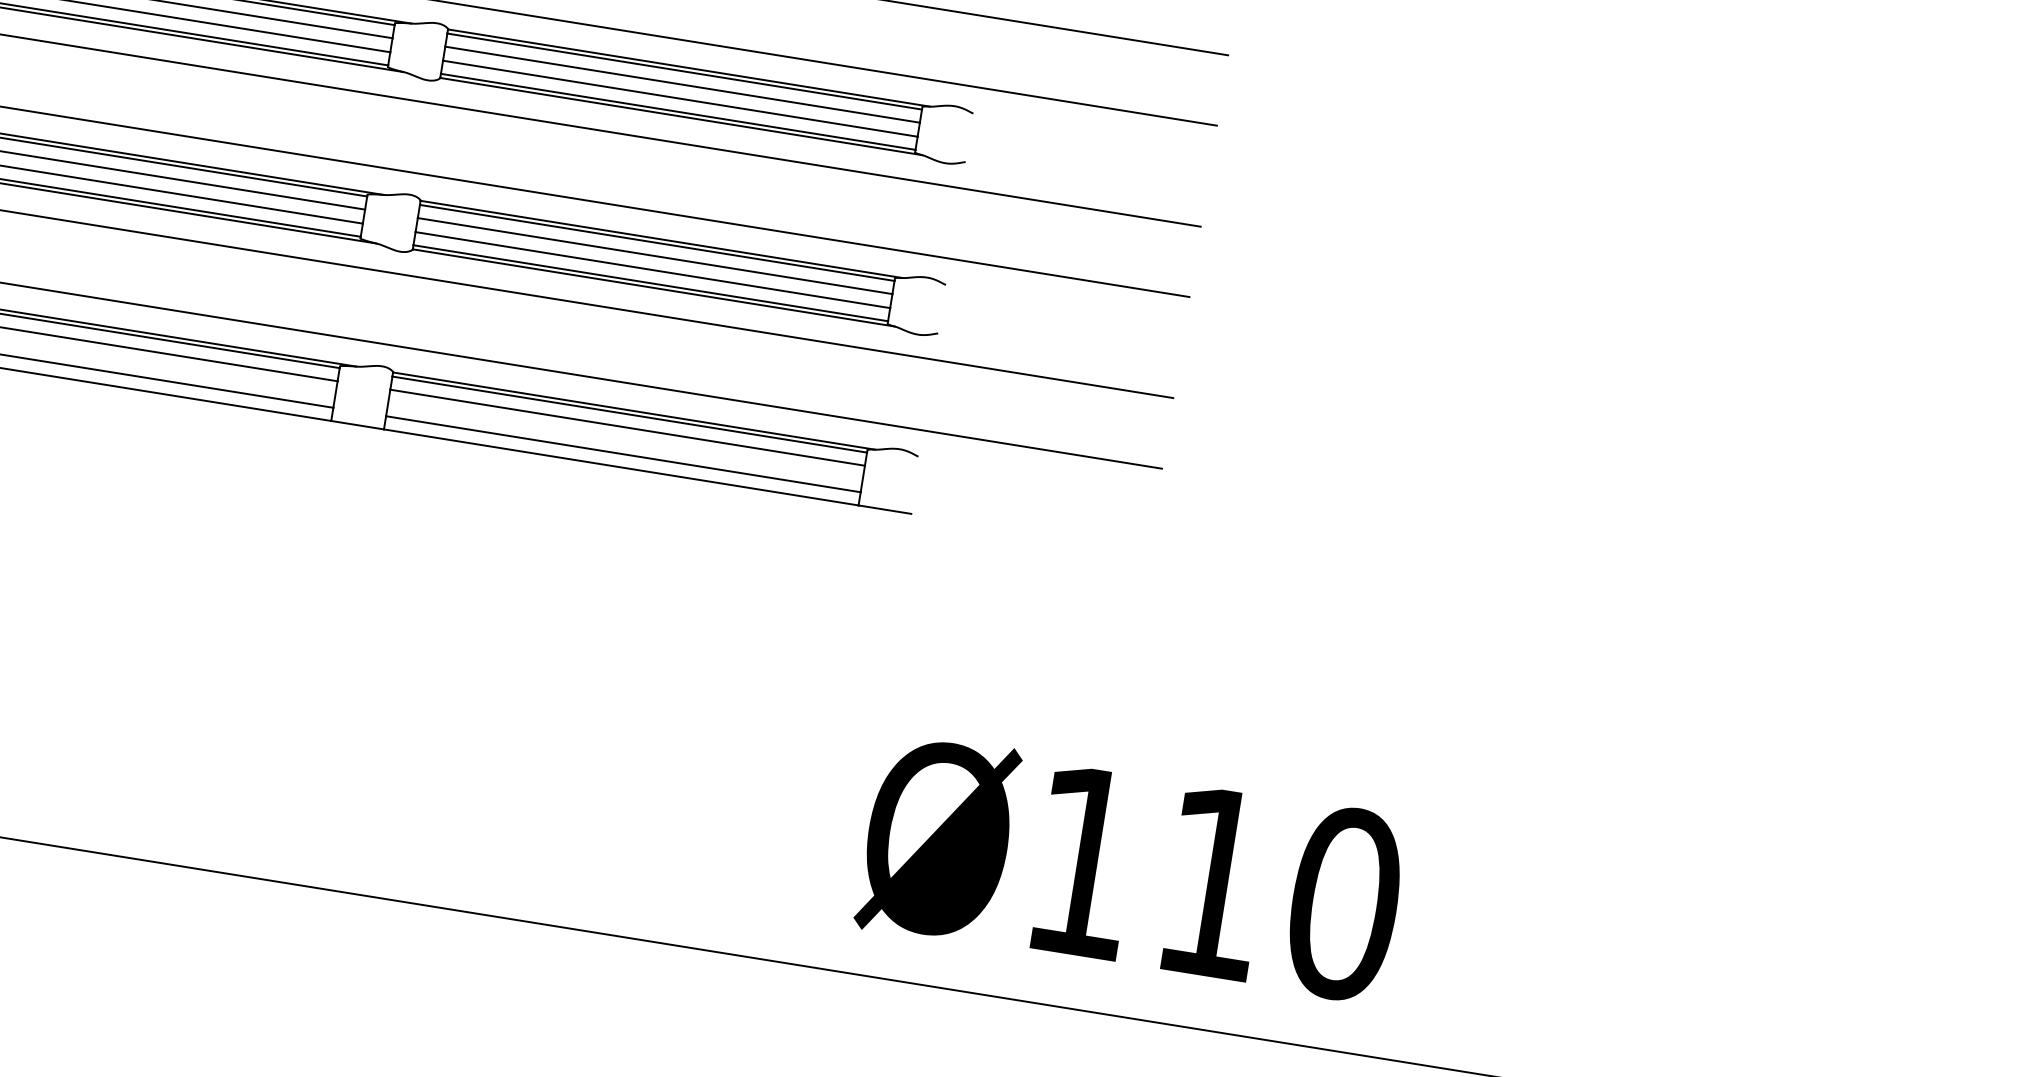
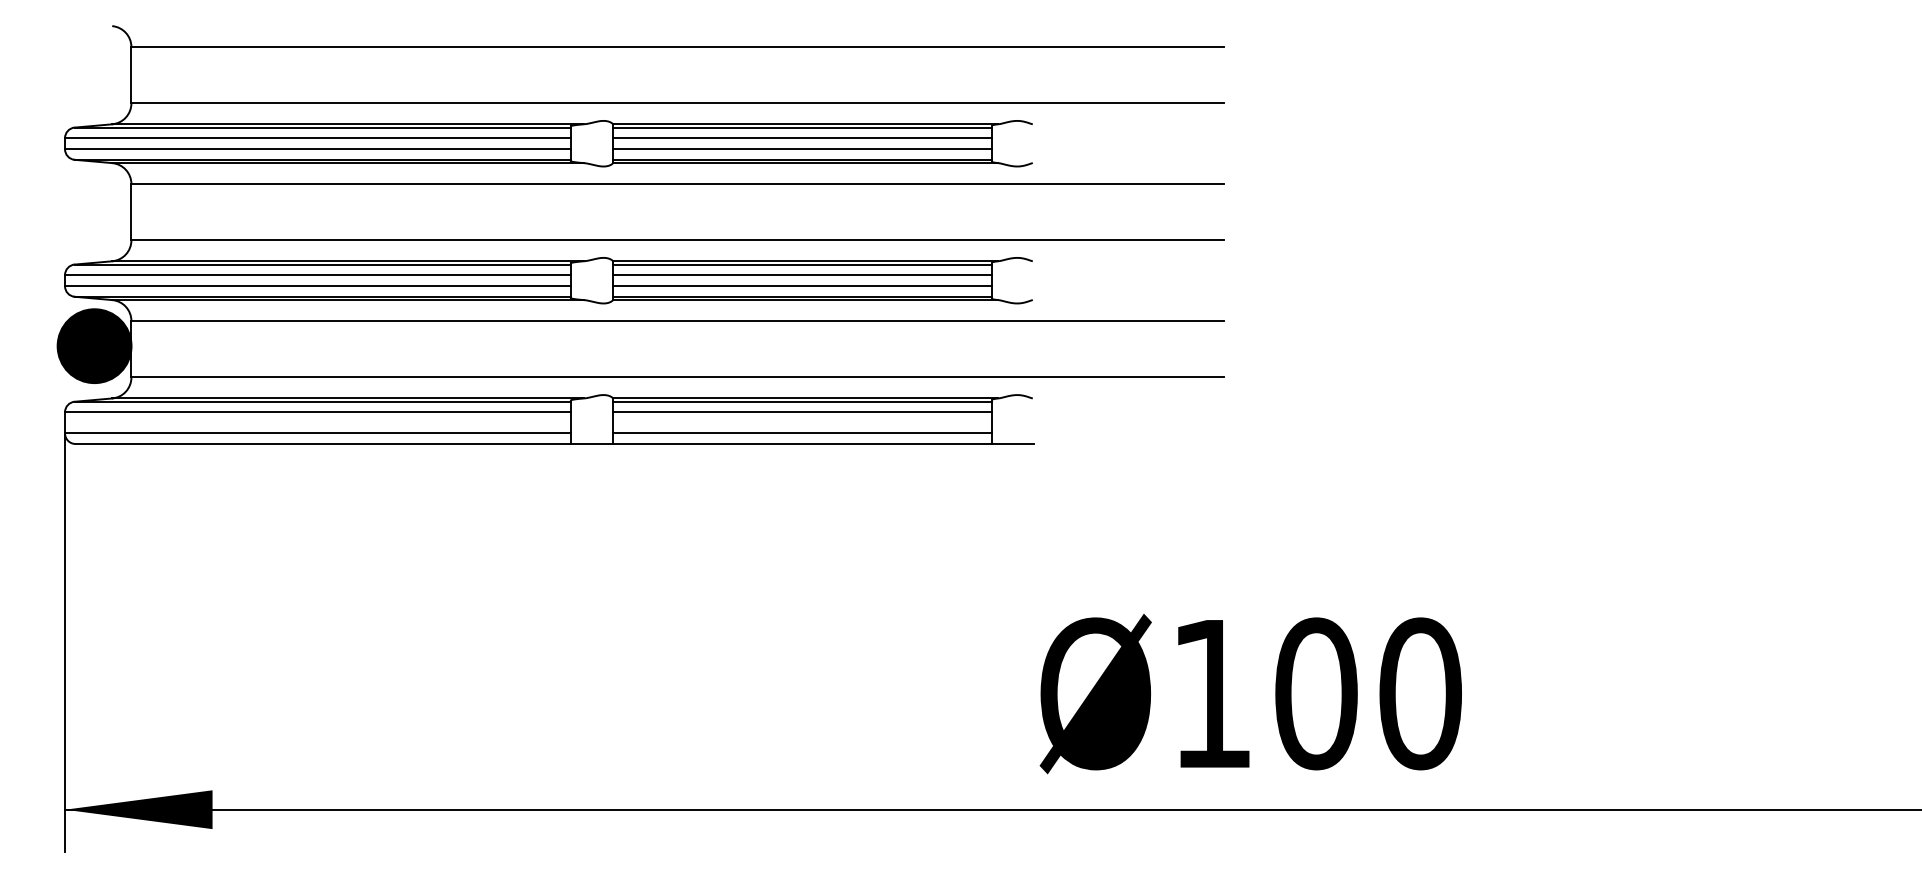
text: (1214, 882) -> (1316, 693), 110 -> 100

